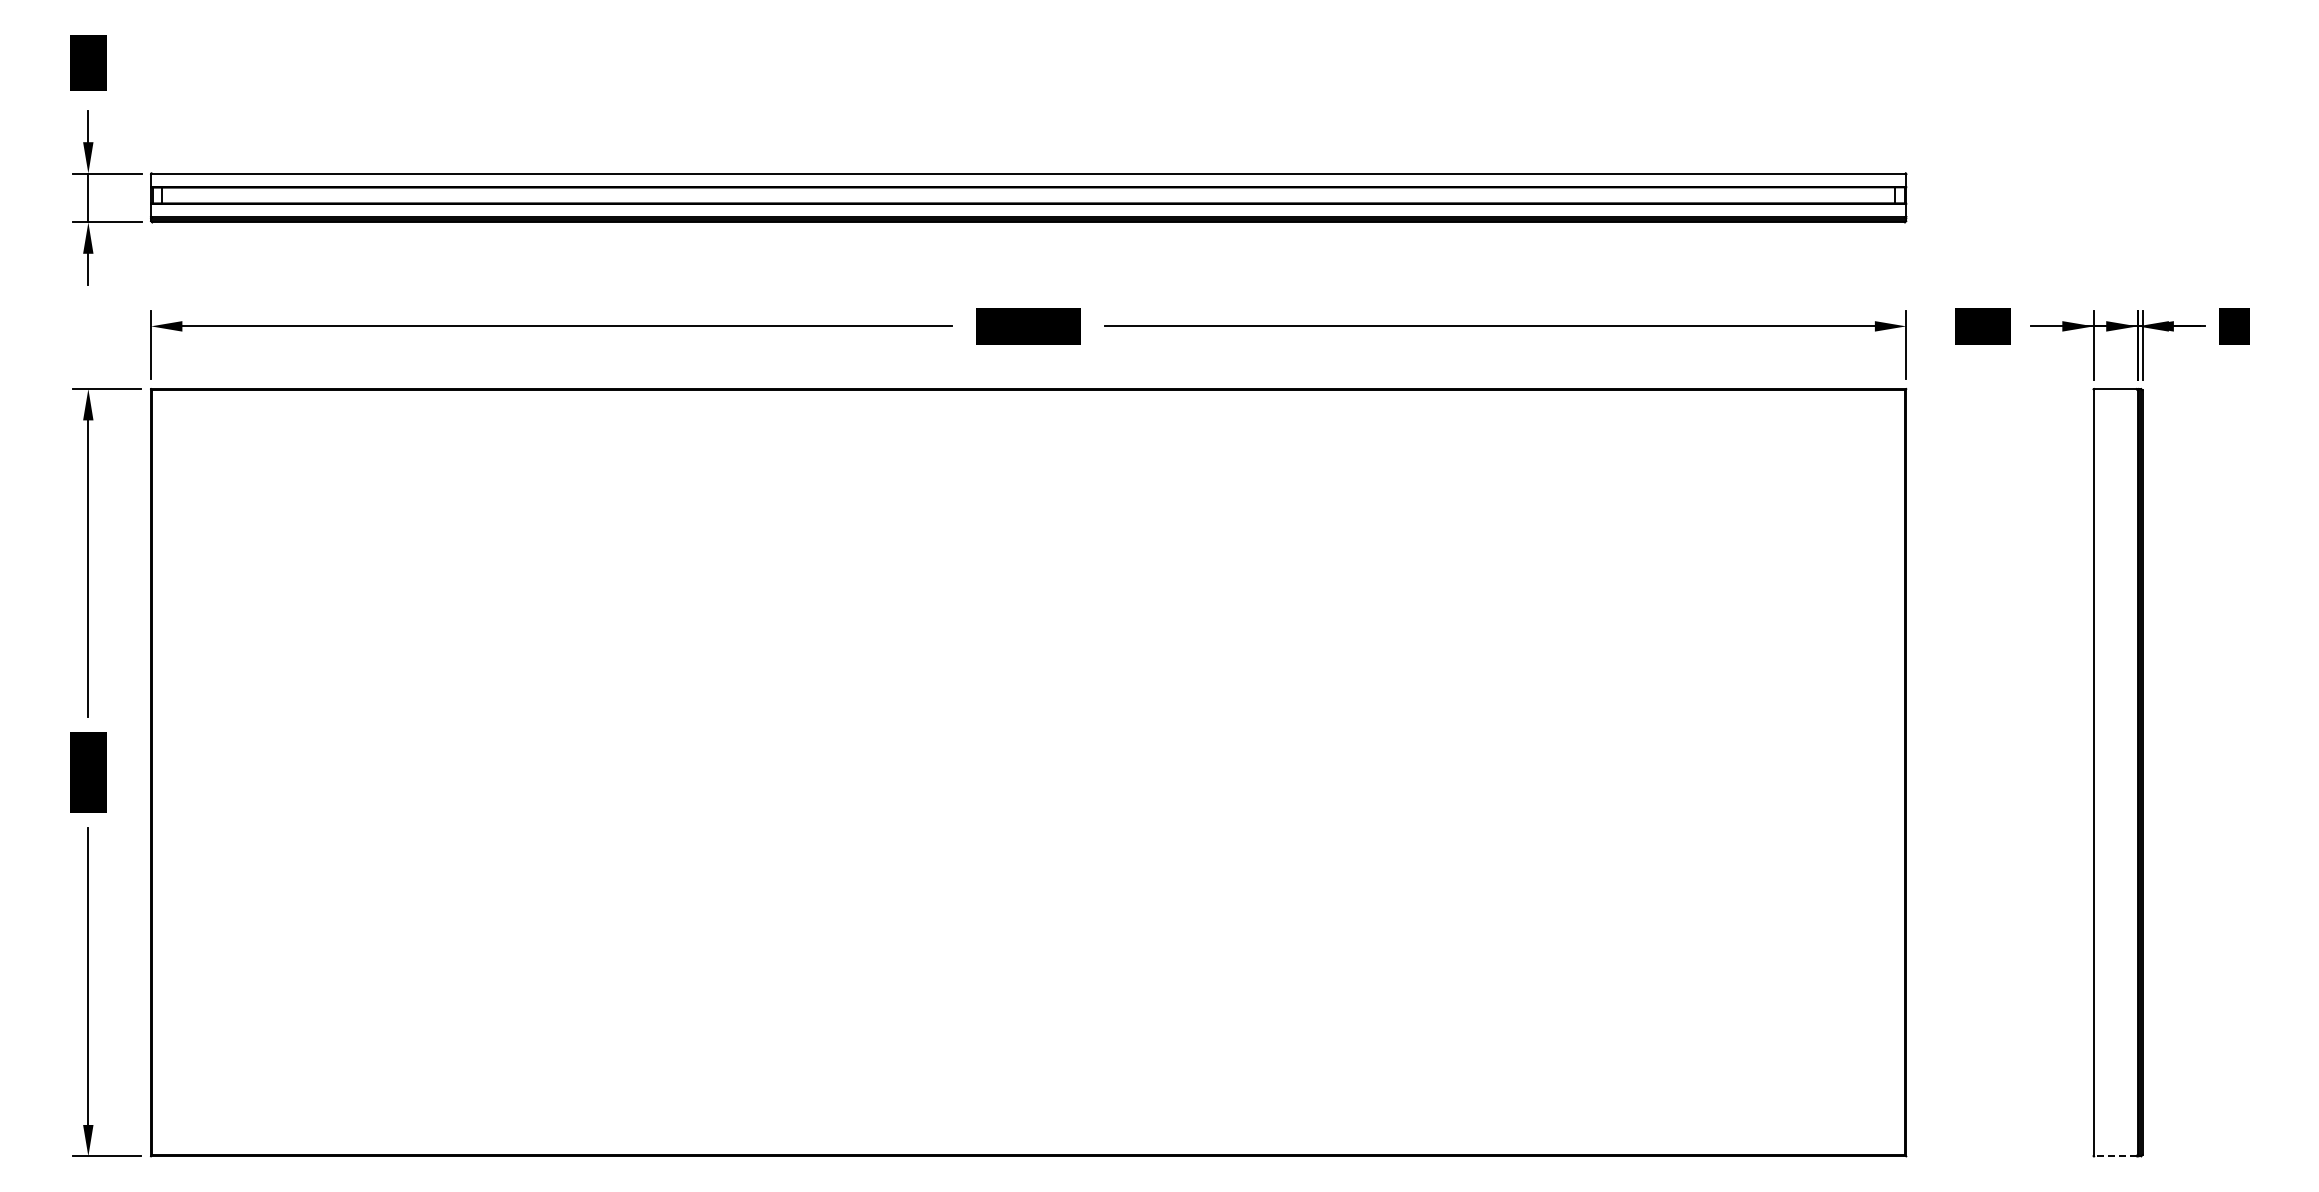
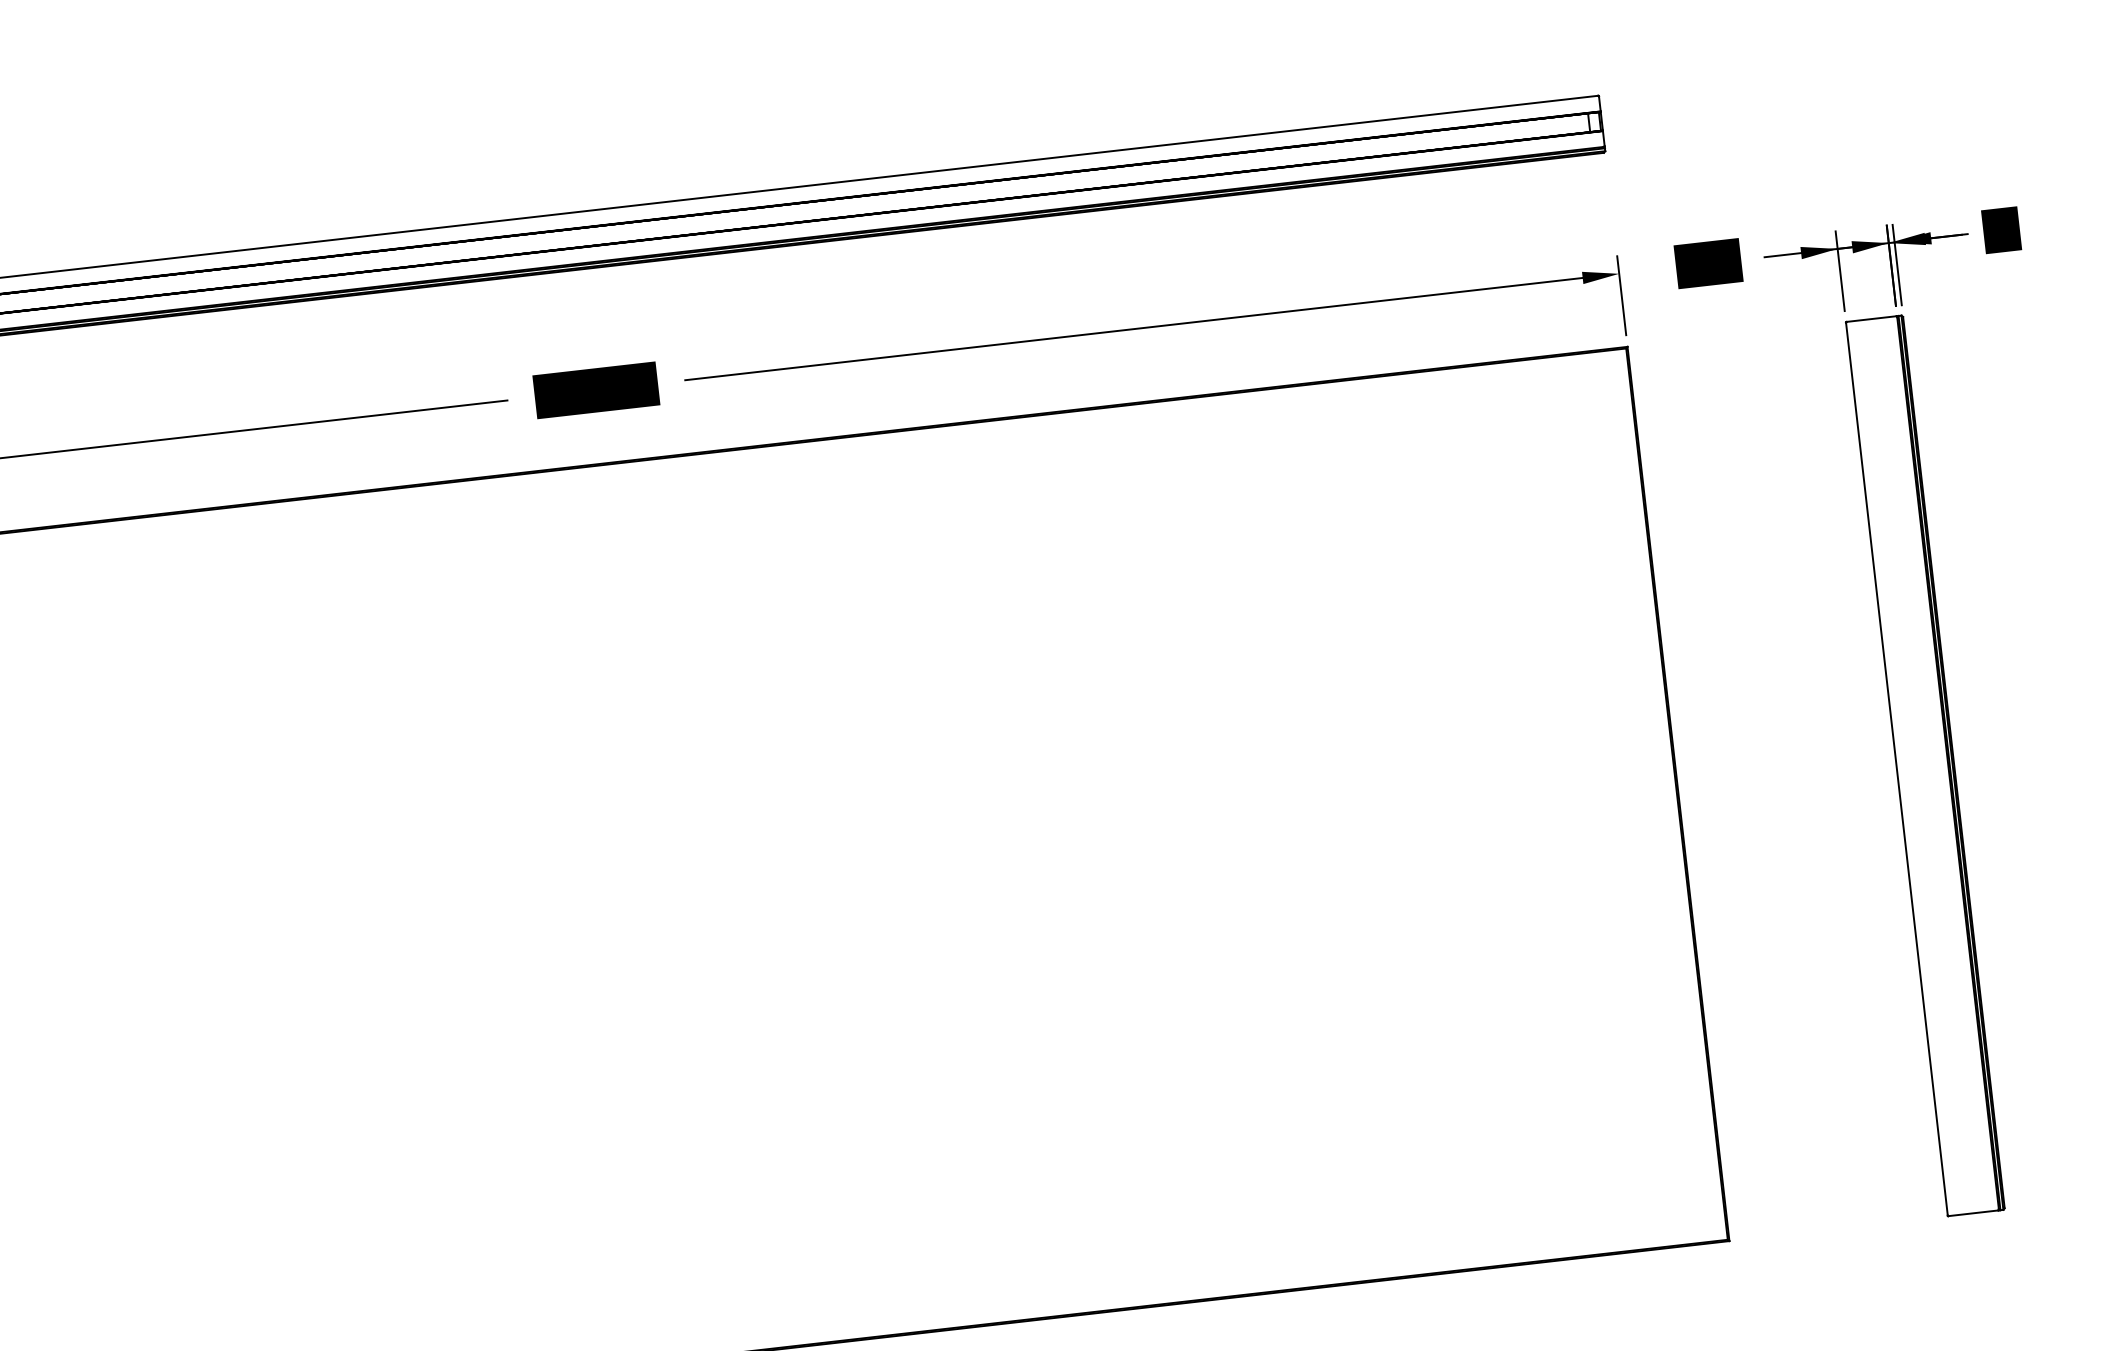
line: (2115, 1156) -> (1973, 1213), dashed -> solid

